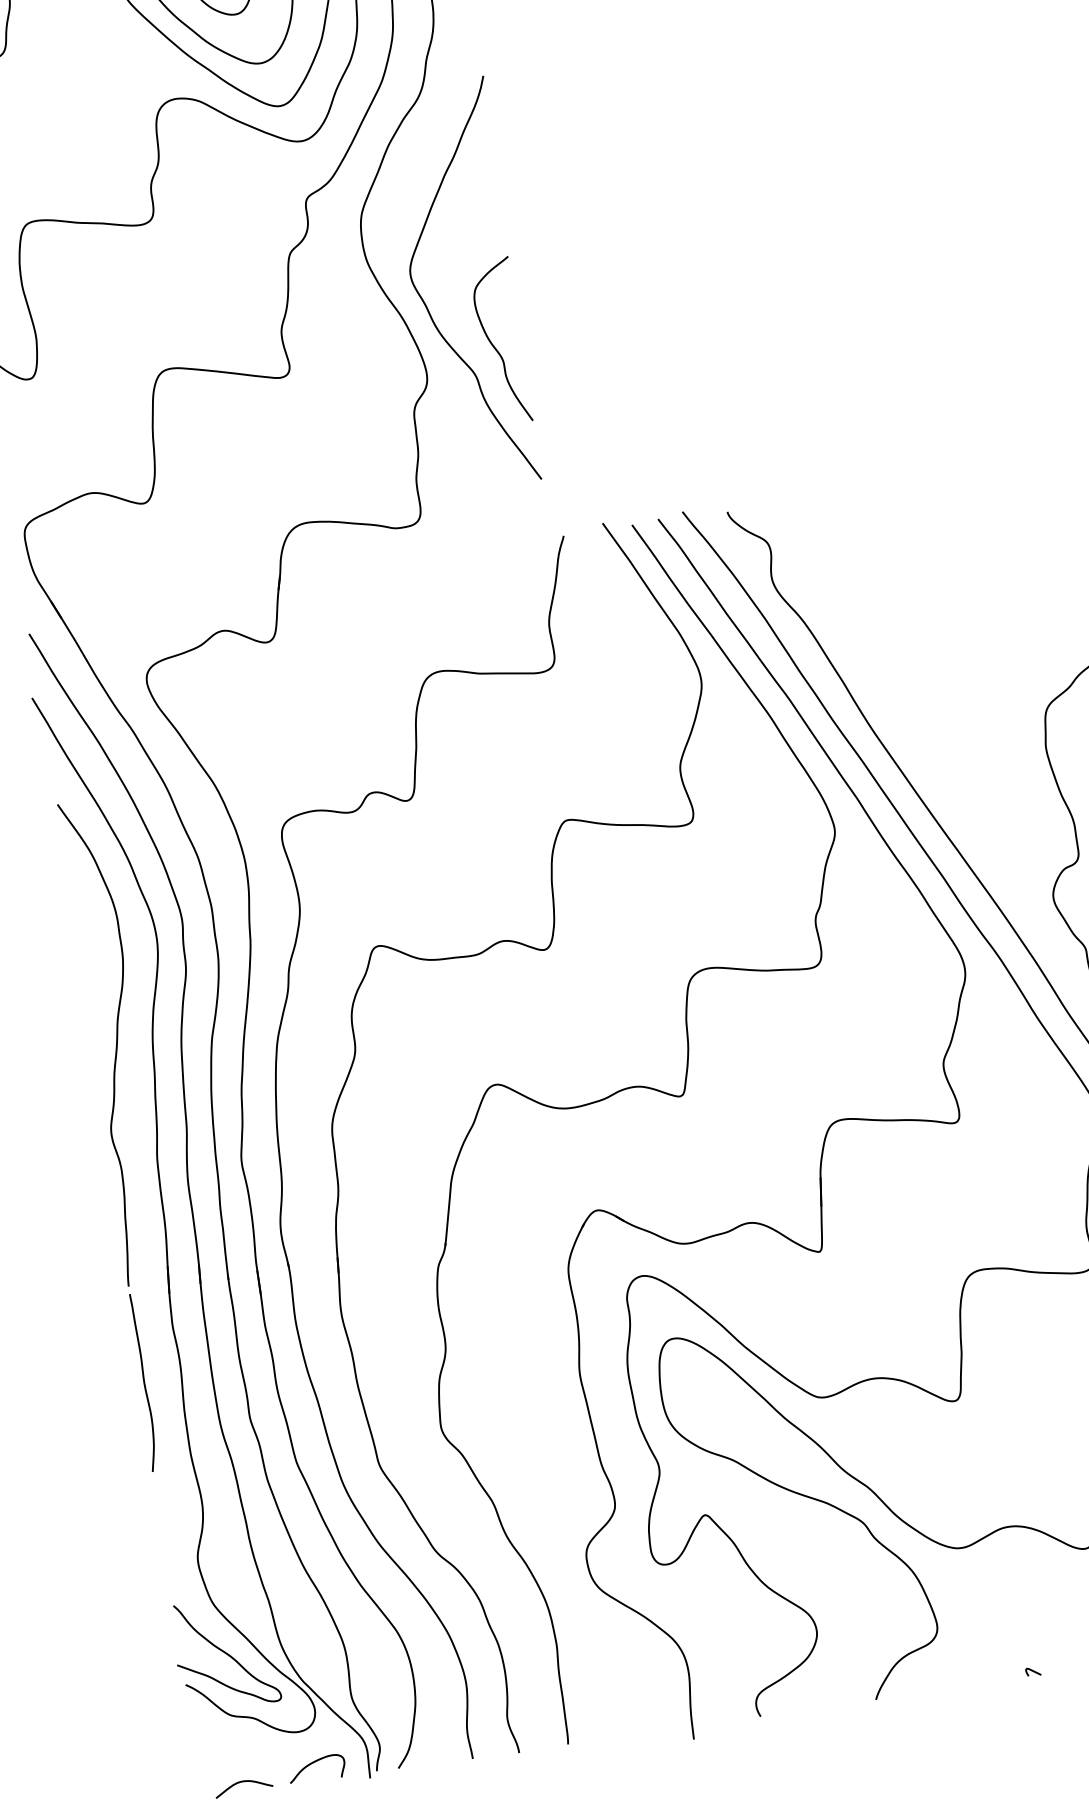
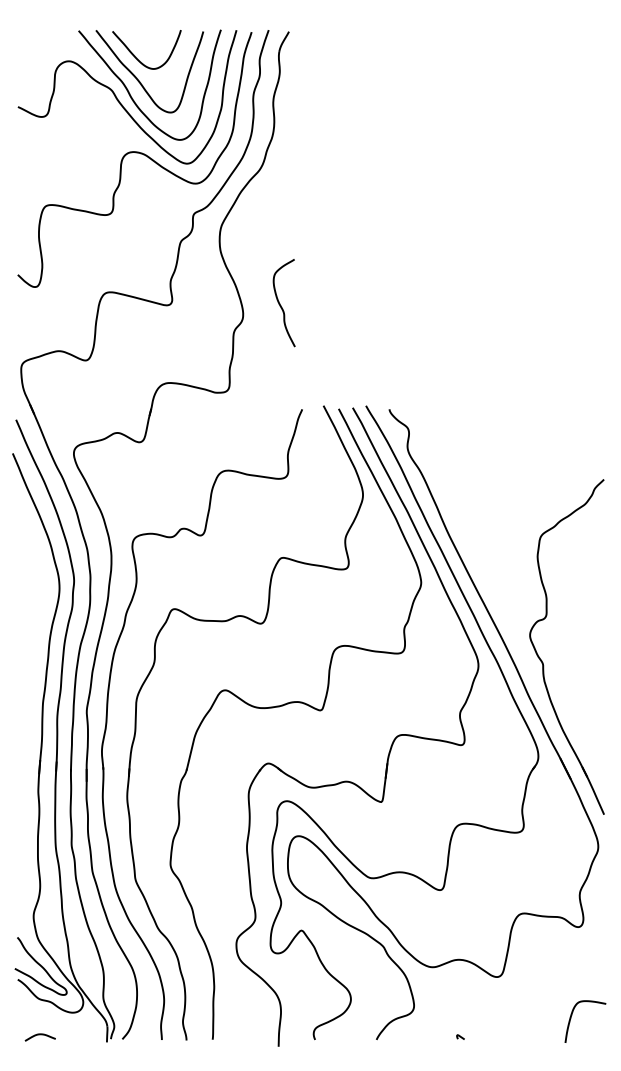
curve: (426, 302) -> (248, 277), removed
part: (115, 1140) -> (22, 690), removed
curve: (315, 1763) -> (79, 1030), removed

